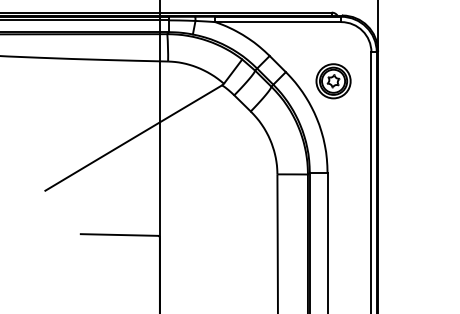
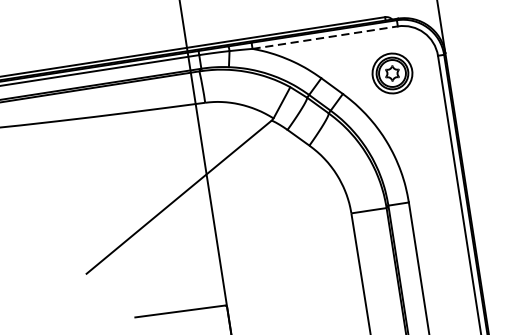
line: (278, 22) -> (325, 38), solid -> dashed
part: (333, 81) -> (392, 73), moved

